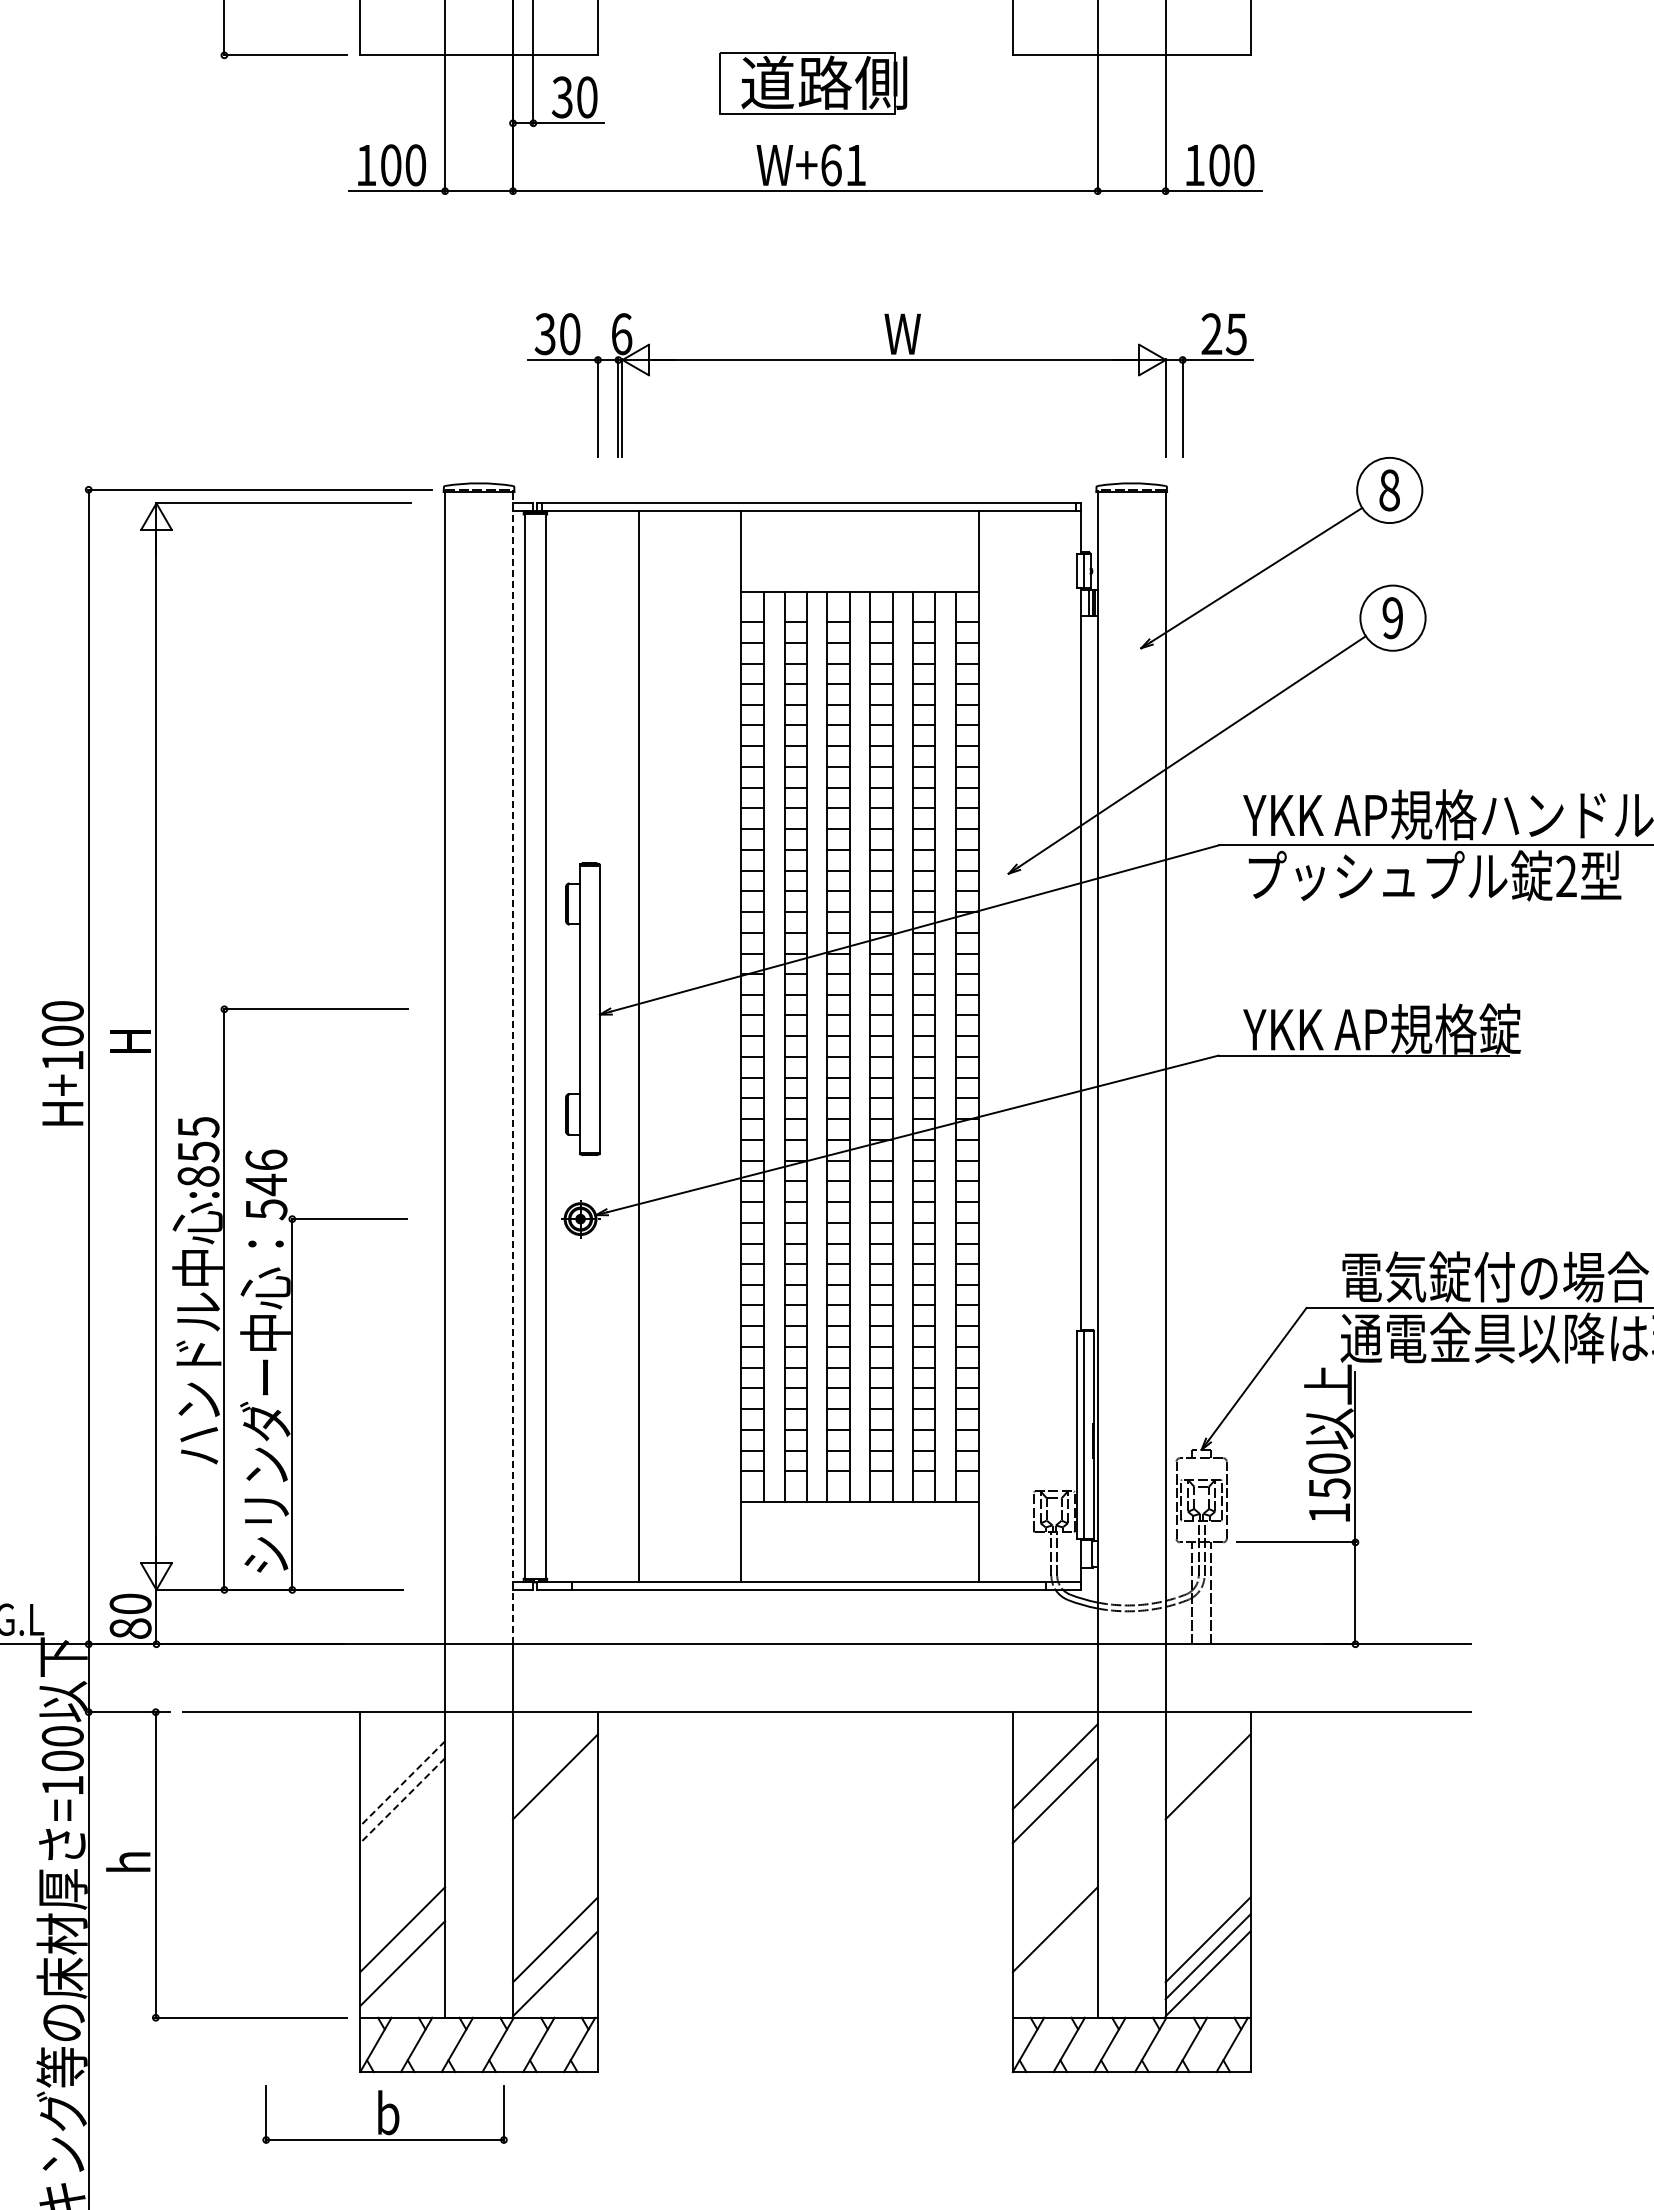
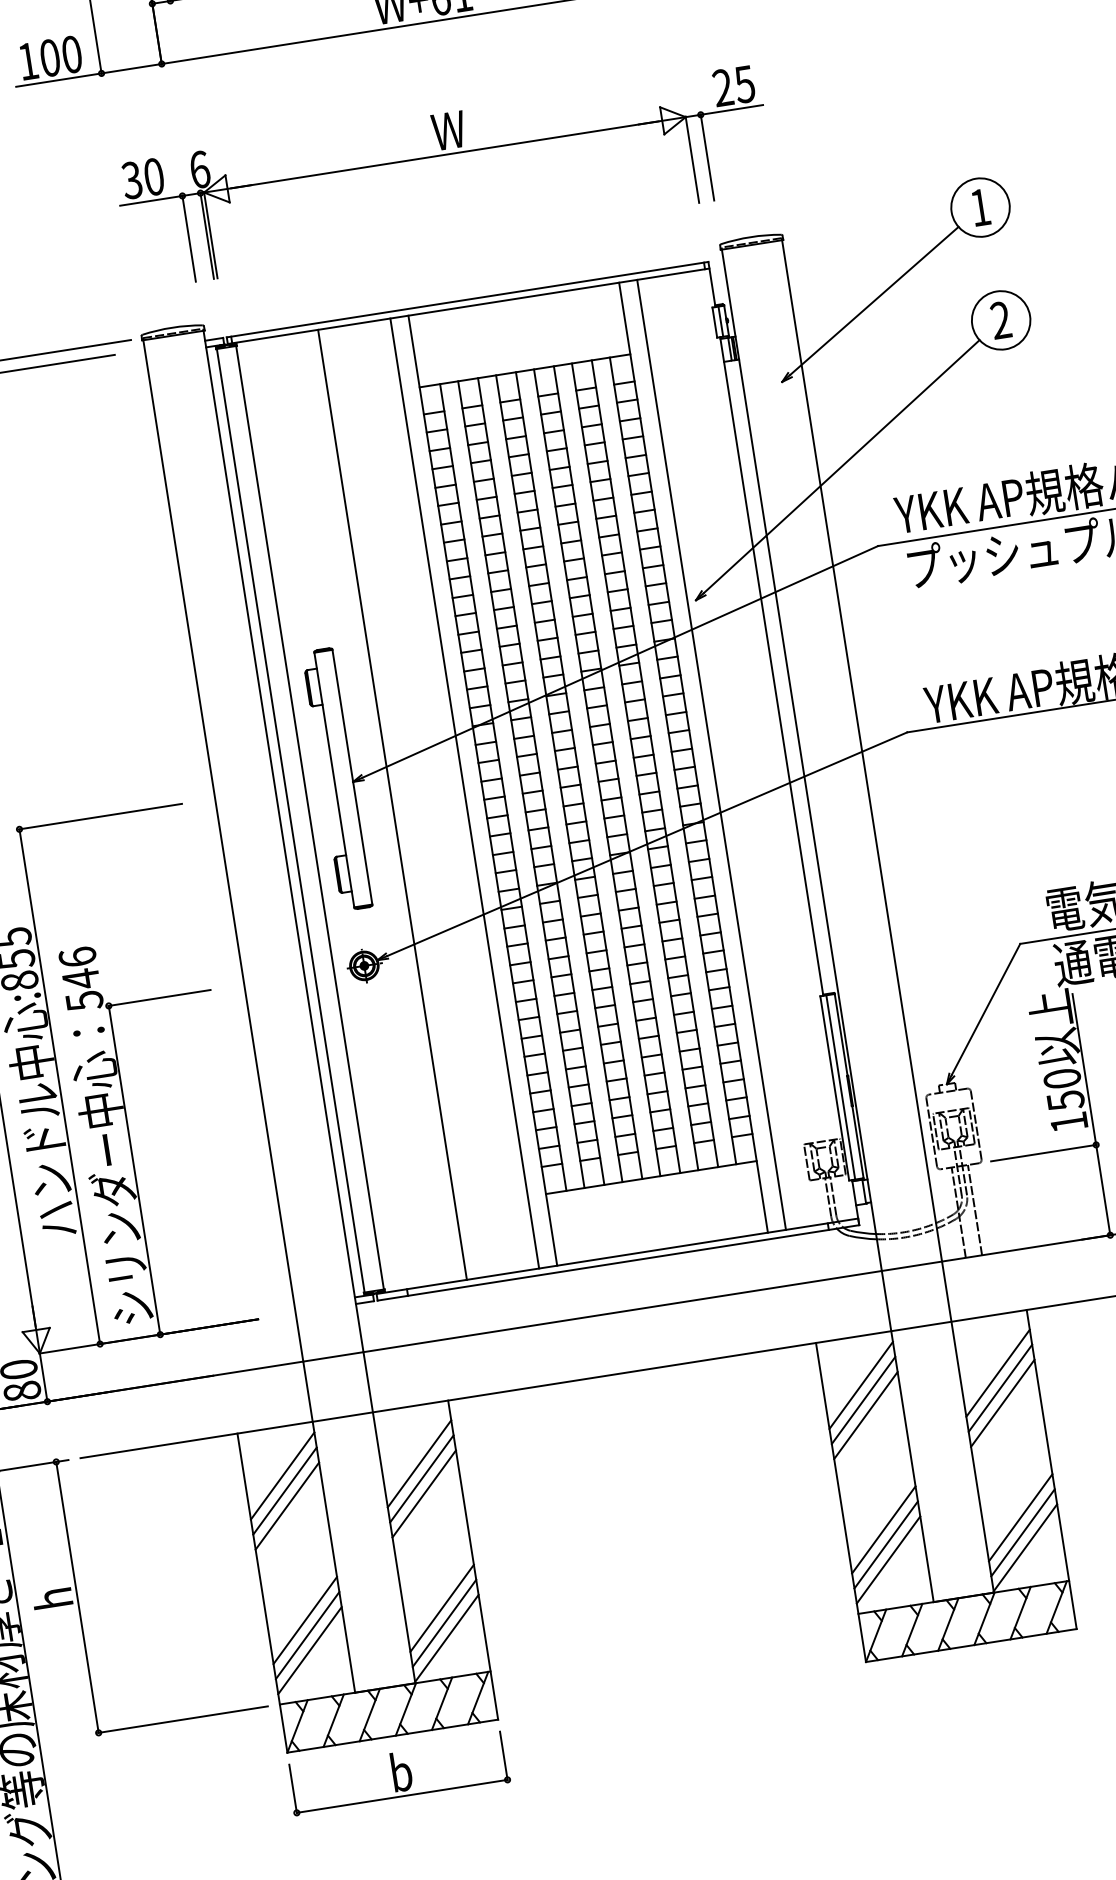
part: (890, 360) -> (441, 155), moved
text: (1389, 490) -> (980, 207), 8 -> 1
text: (1392, 618) -> (1000, 320), 9 -> 2
line: (720, 1046) -> (464, 793), added
line: (999, 1046) -> (711, 754), added
line: (513, 1067) -> (283, 840), dashed -> solid
line: (402, 1766) -> (282, 1475), added
line: (1054, 1783) -> (862, 1400), added
line: (402, 1784) -> (284, 1491), dashed -> solid
line: (555, 1793) -> (421, 1478), added
line: (1207, 1793) -> (999, 1388), added
line: (402, 1801) -> (287, 1506), dashed -> solid
line: (555, 1810) -> (424, 1493), added
line: (1207, 1810) -> (1002, 1403), added
line: (402, 1946) -> (307, 1635), added
line: (1054, 1946) -> (885, 1544), added
line: (555, 1956) -> (444, 1623), added
line: (1054, 1963) -> (887, 1560), added
part: (384, 2114) -> (398, 1773), moved

